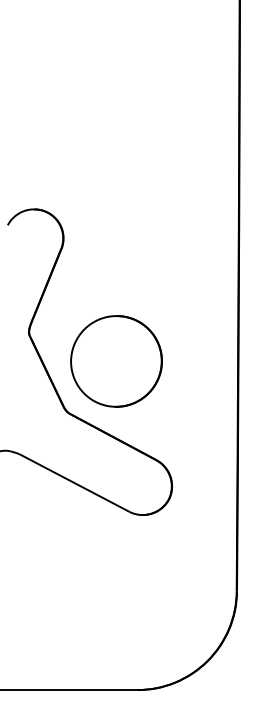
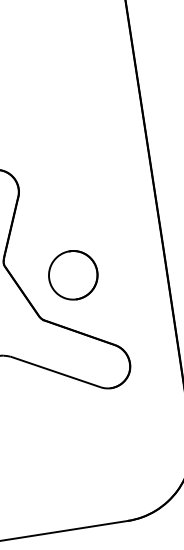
part: (116, 361) -> (73, 275), size x0.7

